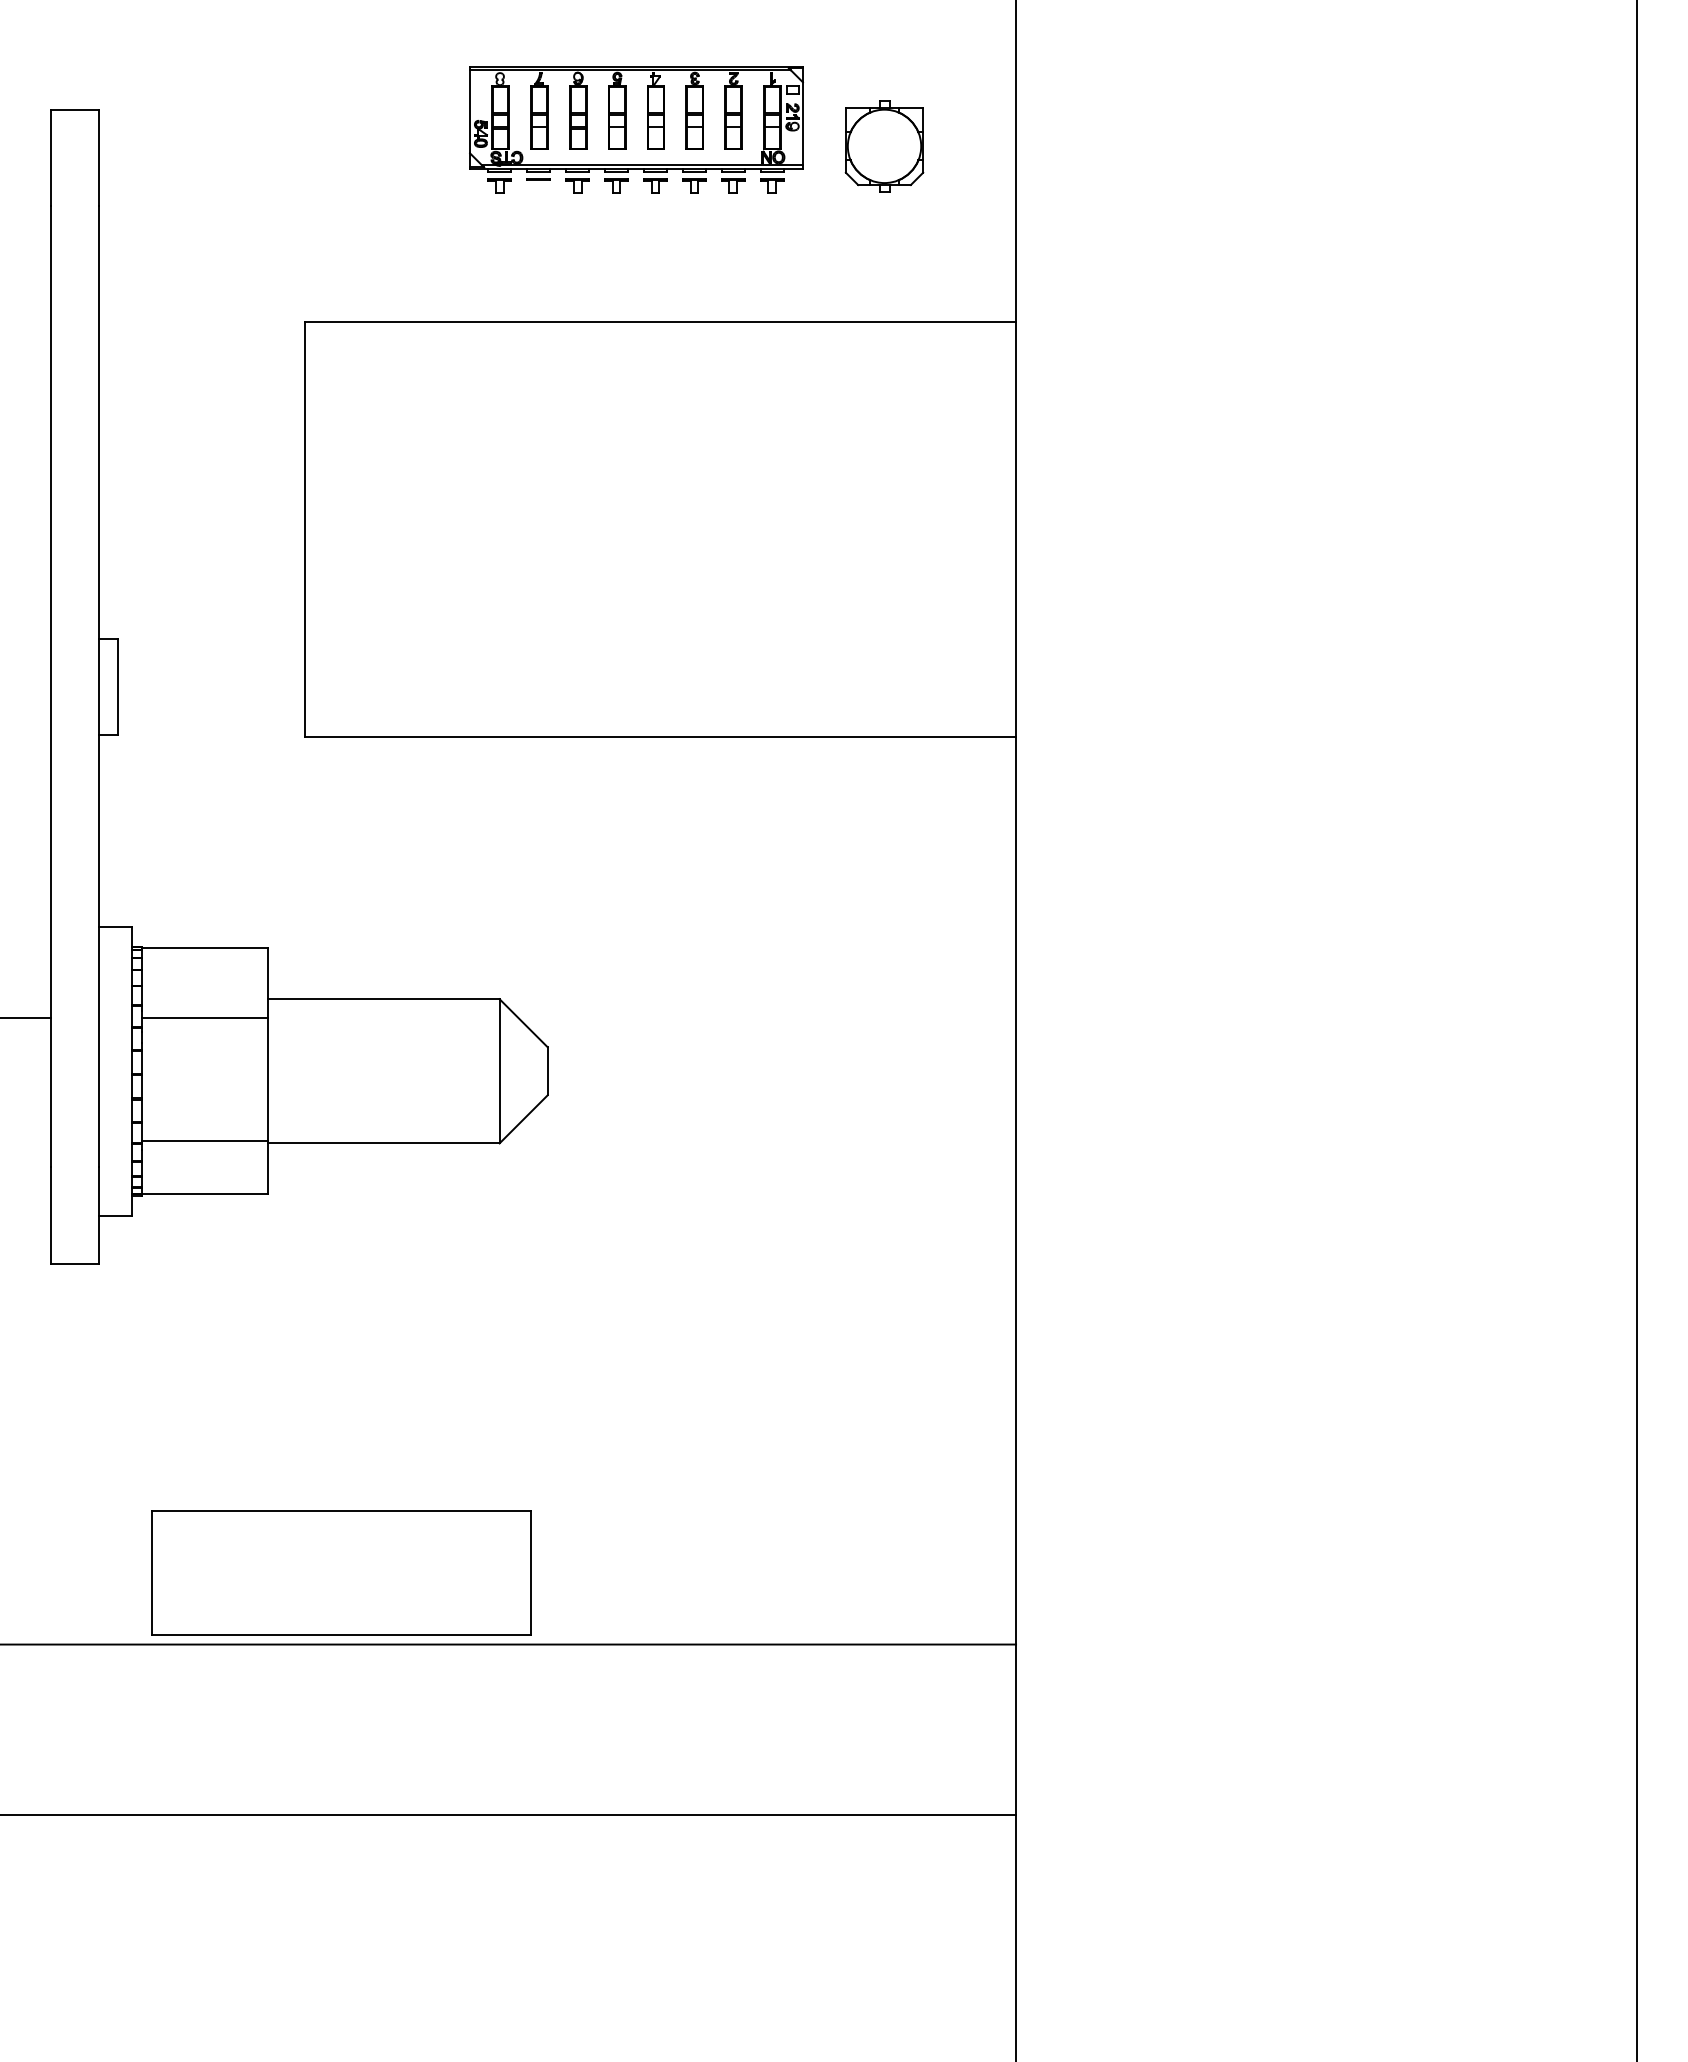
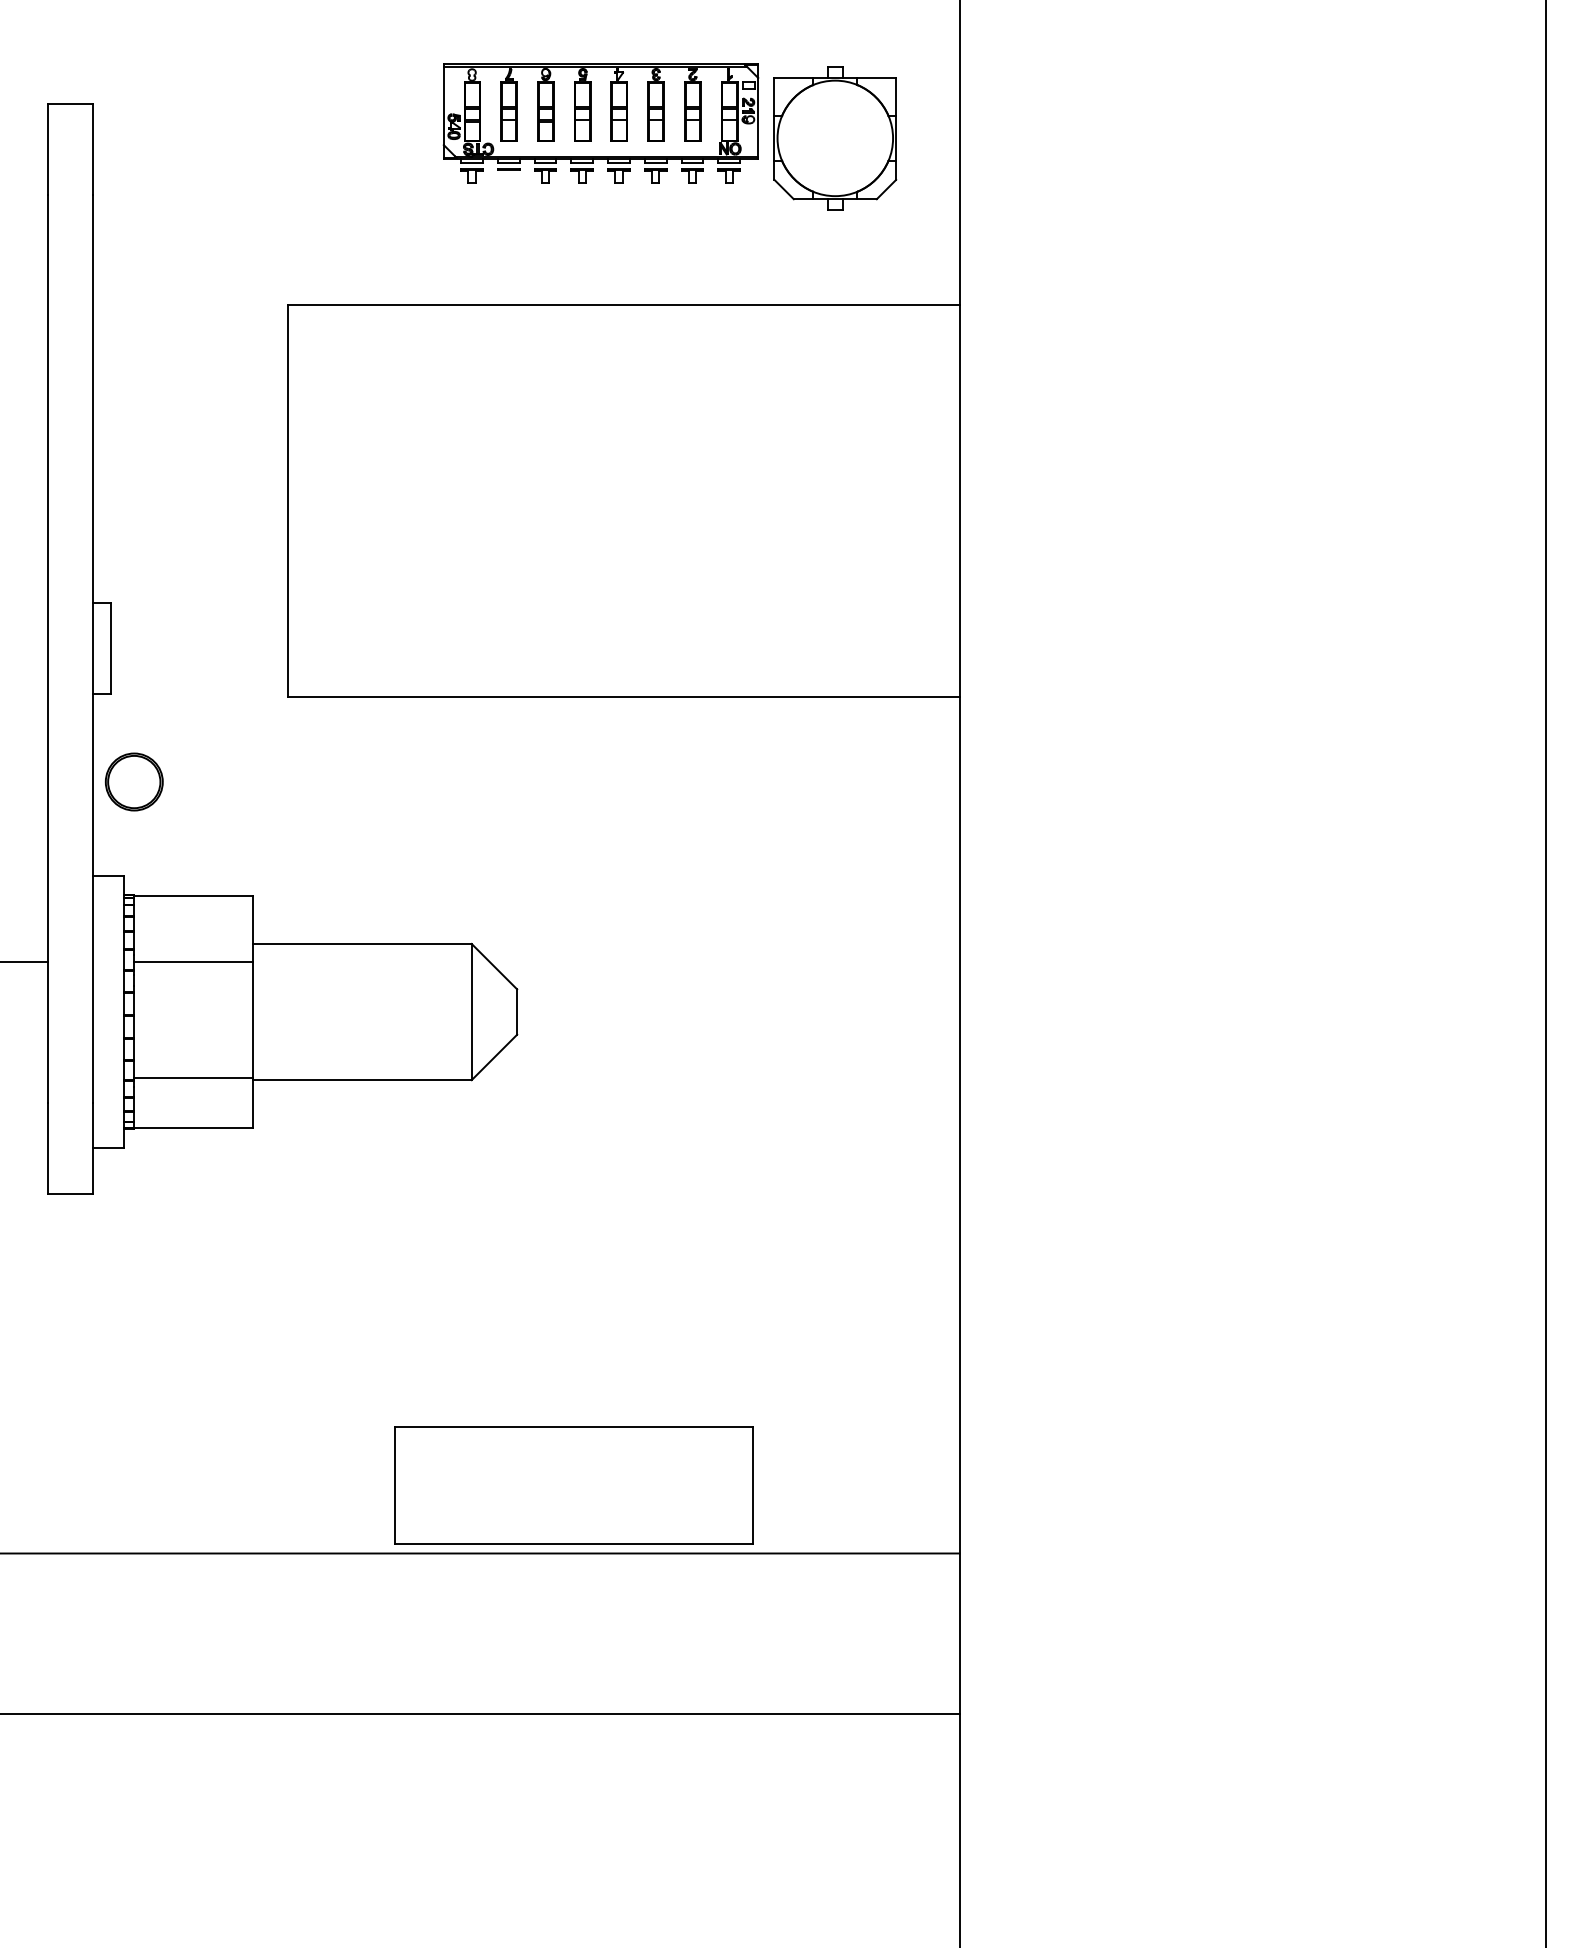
part: (884, 146) -> (835, 138), size x1.67
part: (142, 827) -> (134, 781), added
part: (341, 1572) -> (573, 1485), moved

